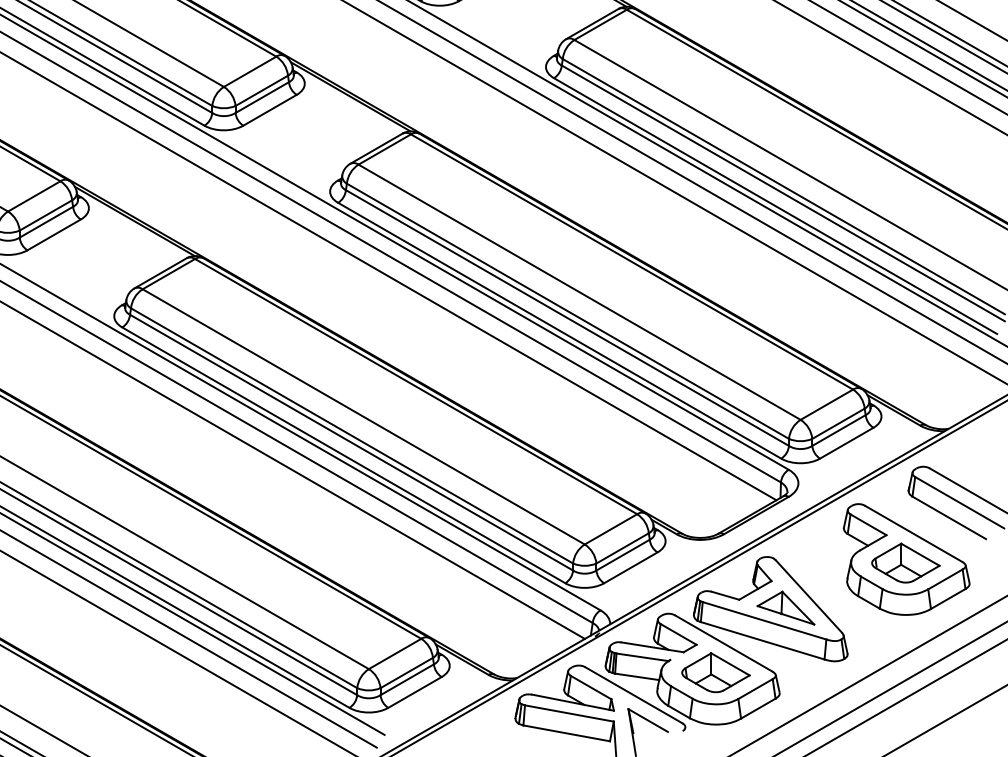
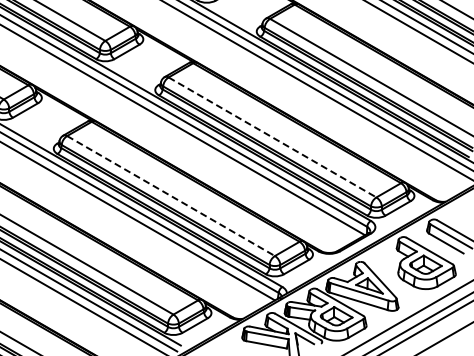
line: (579, 292) -> (272, 137), solid -> dashed
line: (364, 417) -> (171, 196), solid -> dashed

